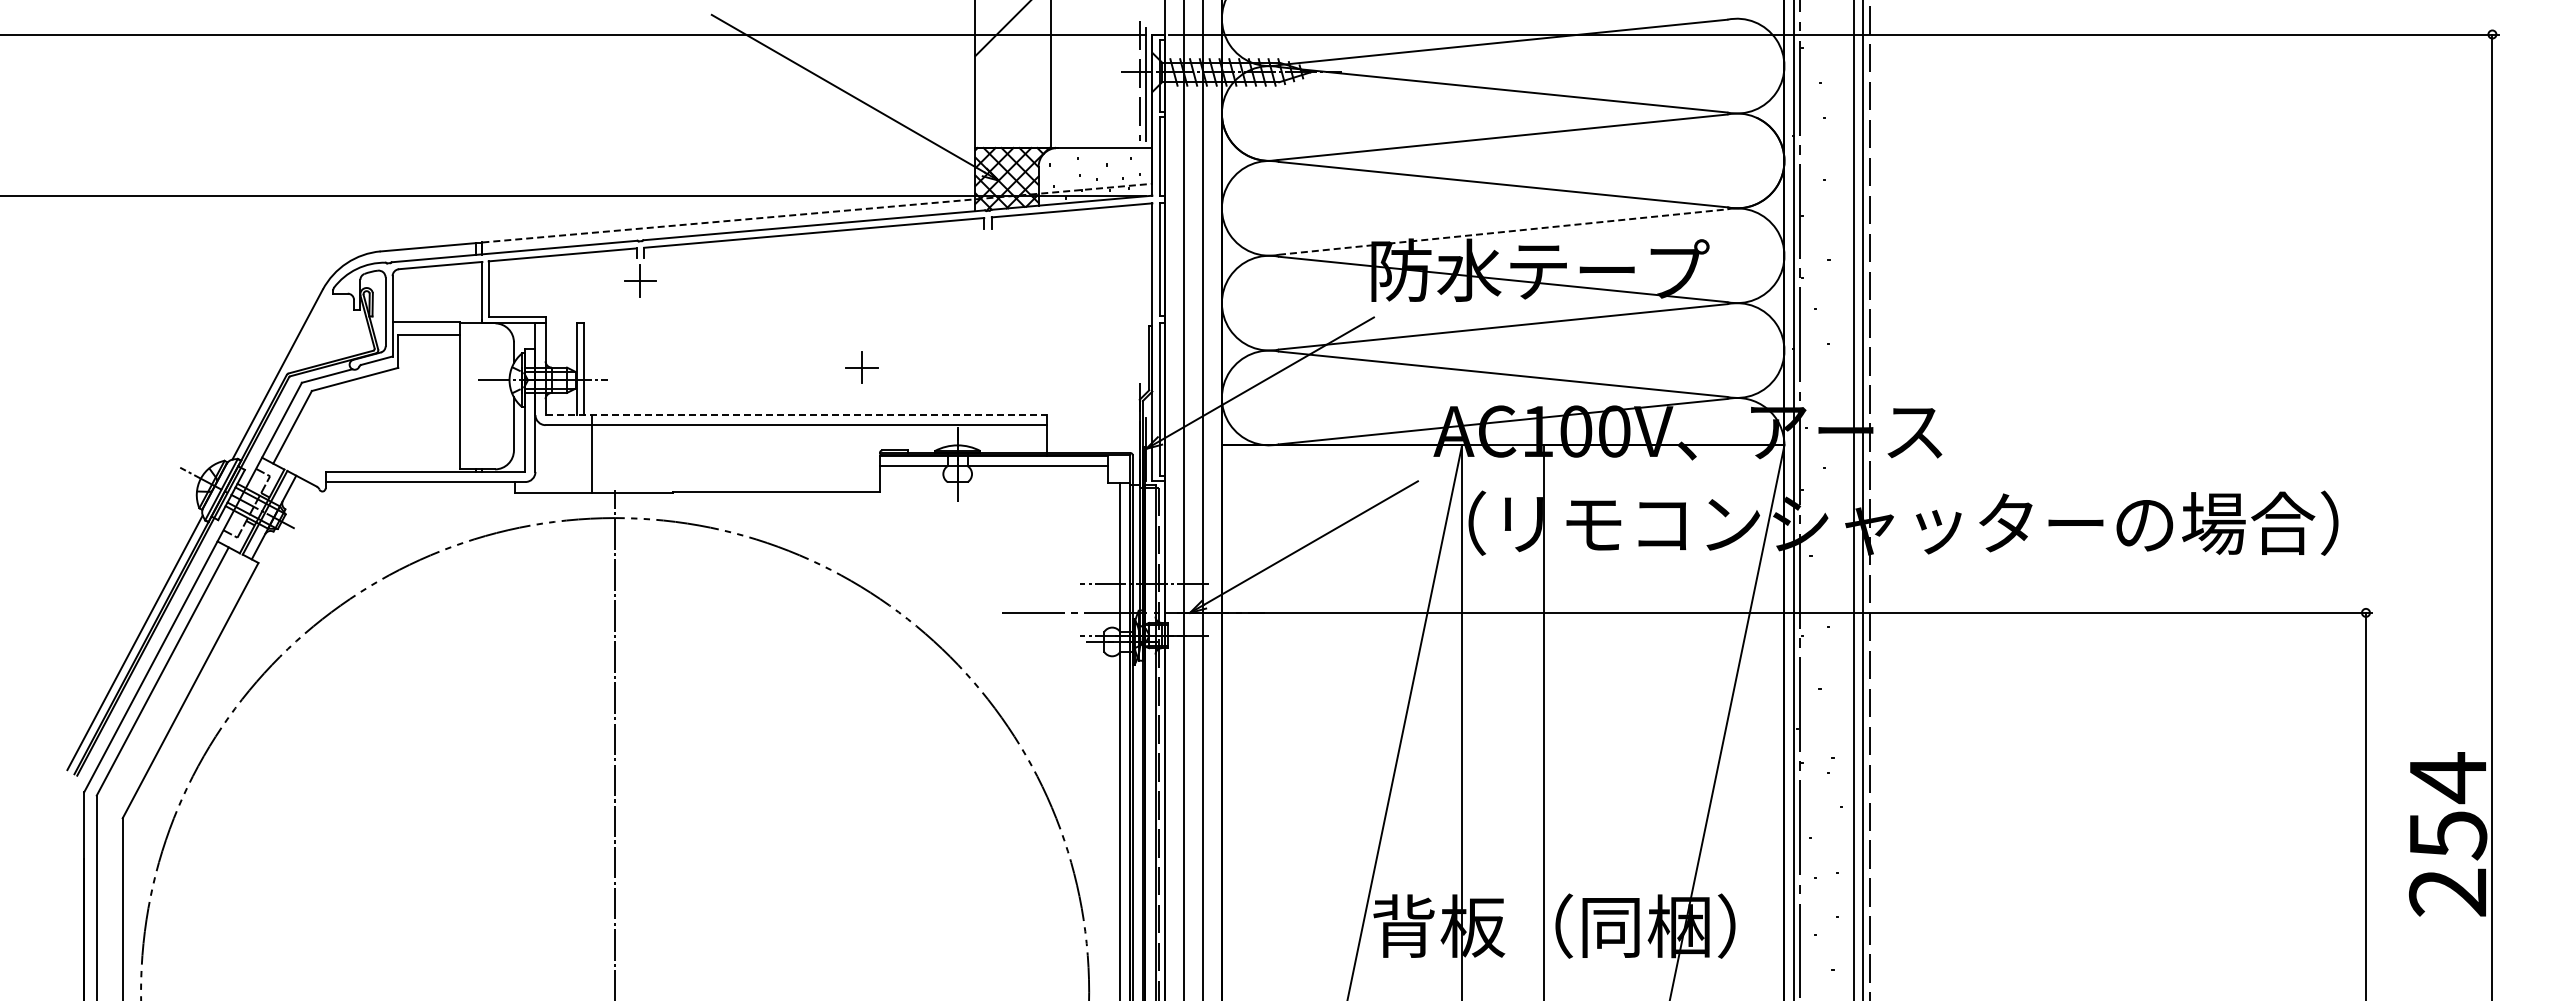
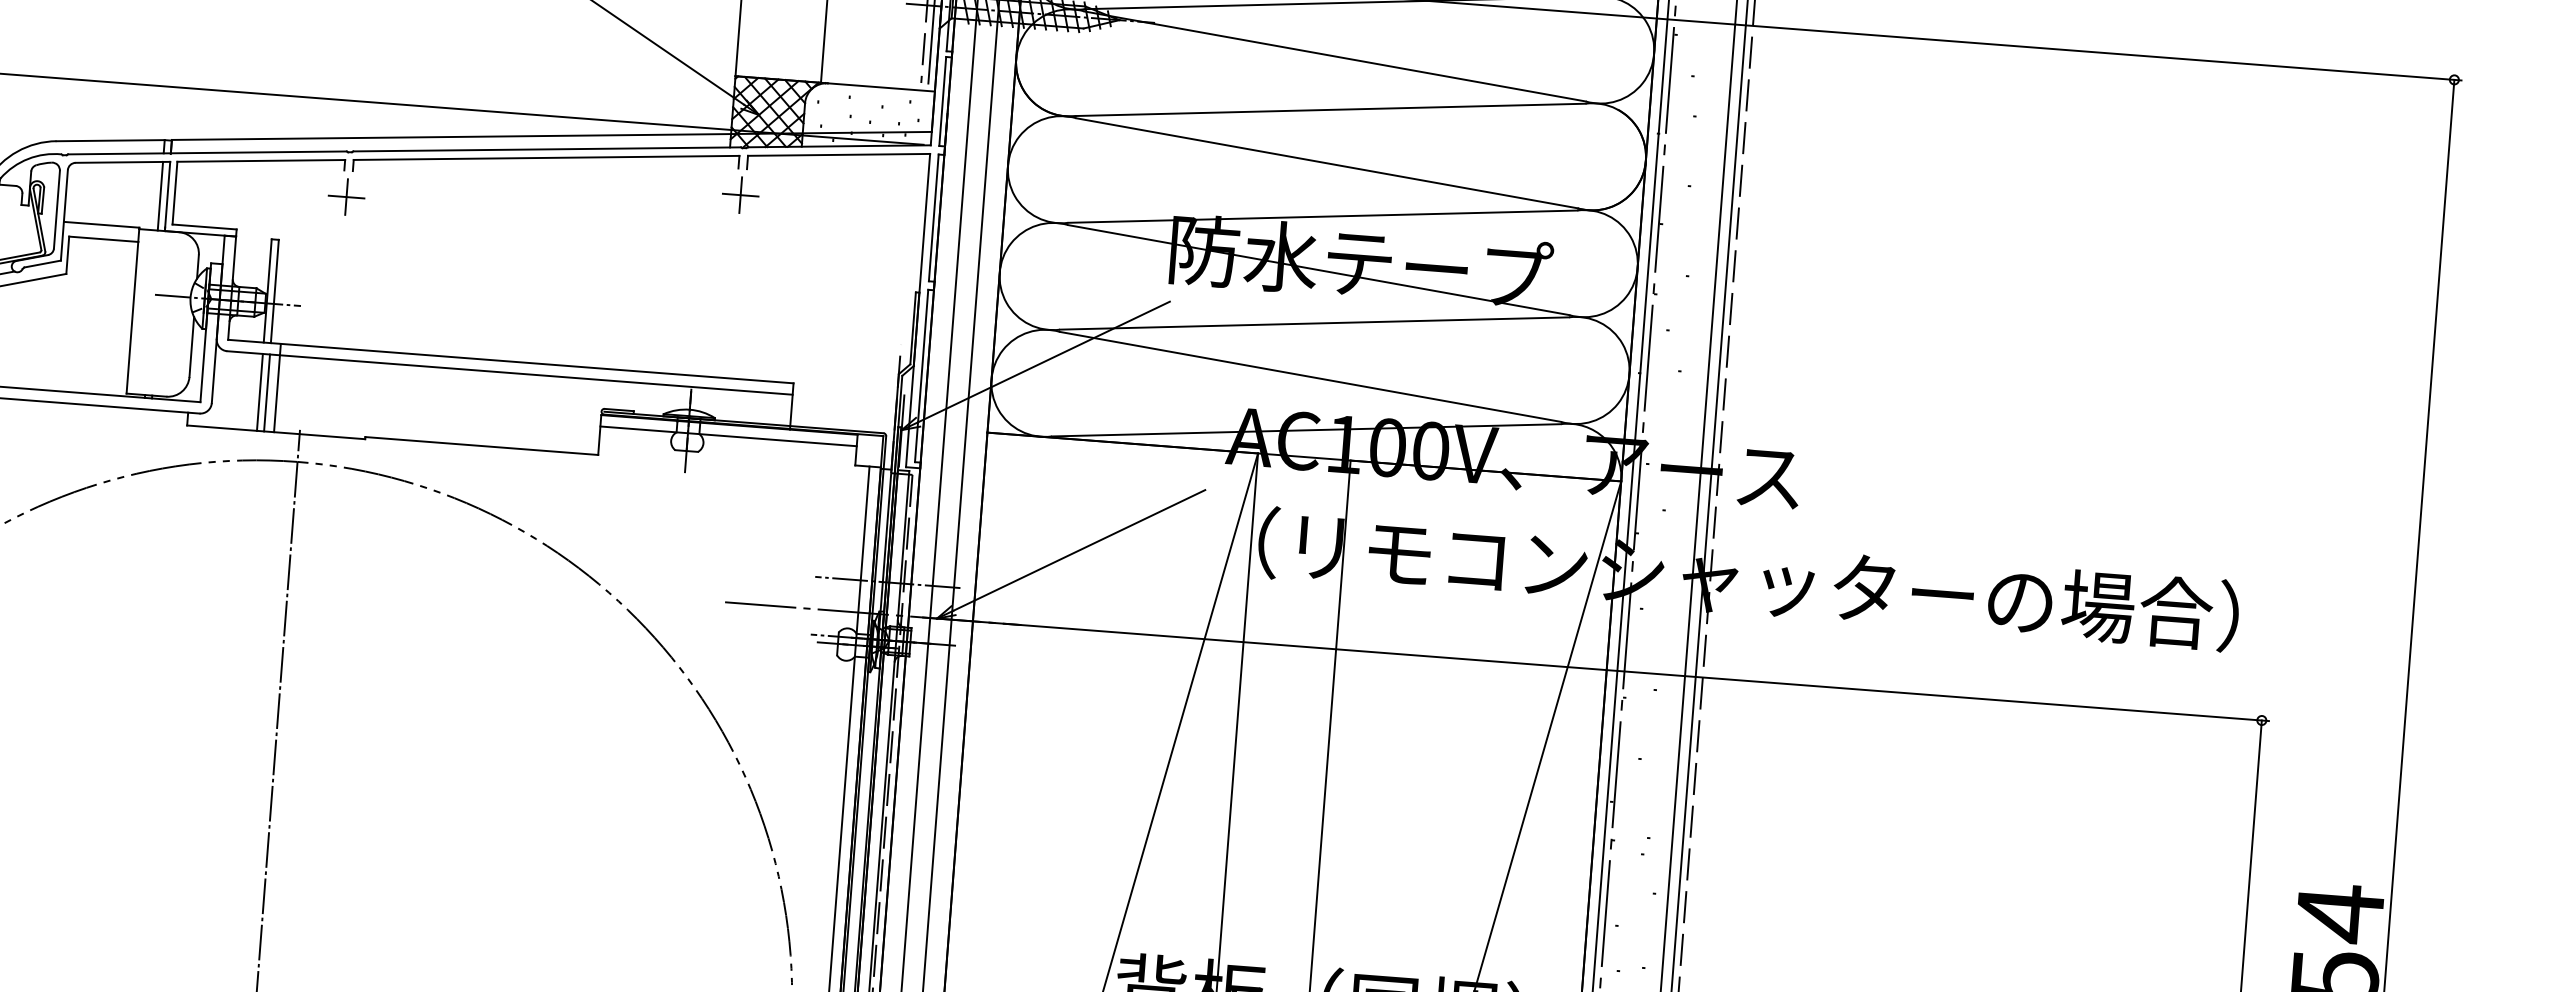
line: (817, 213) -> (551, 136), dashed -> solid
line: (1503, 232) -> (1323, 217), dashed -> solid
line: (476, 292) -> (160, 195), added
part: (861, 367) -> (740, 195), moved
line: (796, 415) -> (510, 362), dashed -> solid
line: (577, 459) -> (260, 392), added
line: (583, 459) -> (267, 393), added

